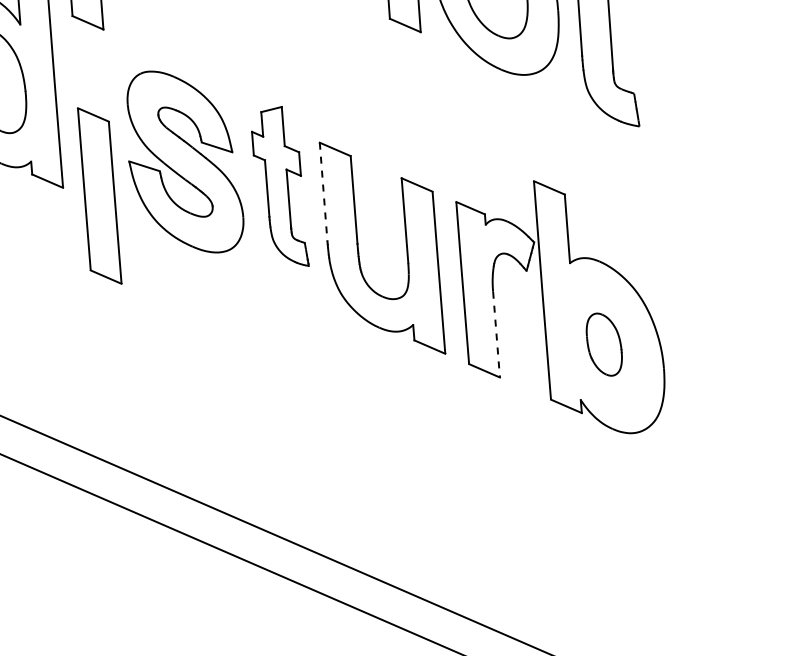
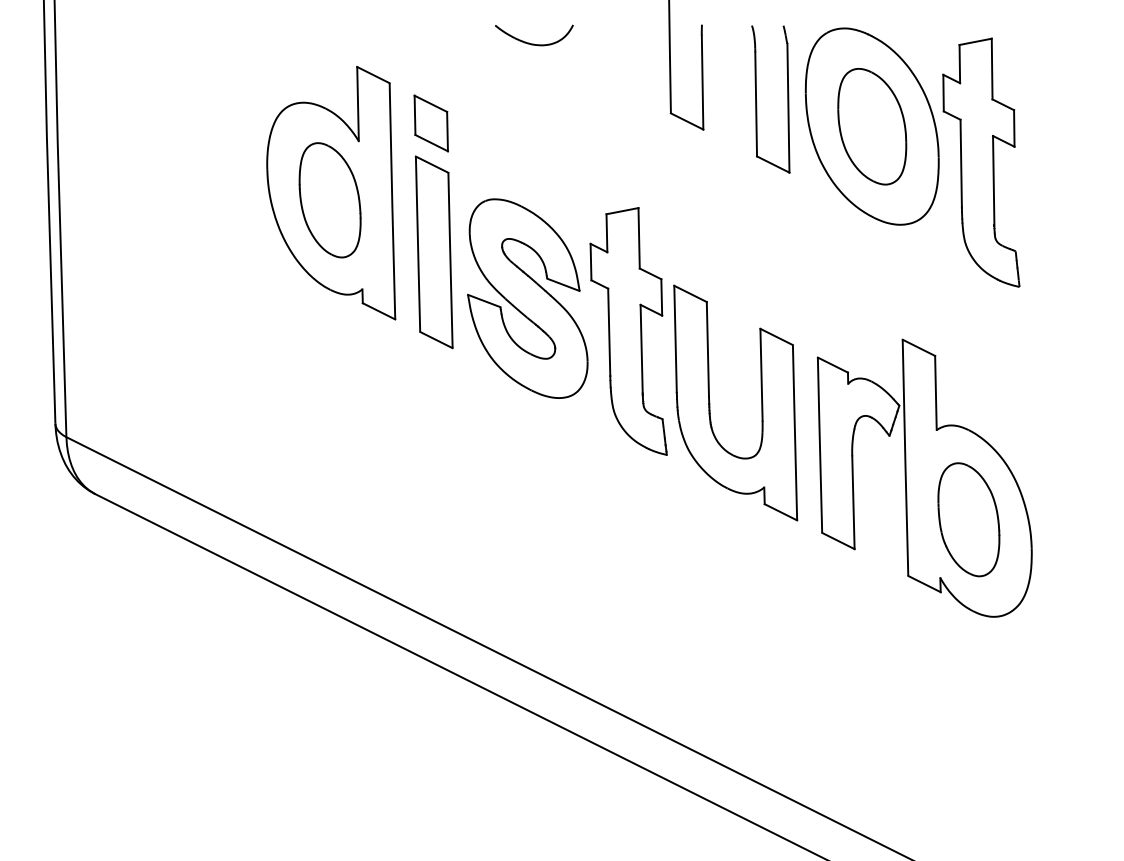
part: (279, 187) -> (628, 331), size x1.43
line: (323, 192) -> (675, 339), dashed -> solid
part: (99, 196) -> (433, 252), moved
line: (496, 335) -> (853, 503), dashed -> solid
part: (603, 344) -> (968, 519), size x1.67

